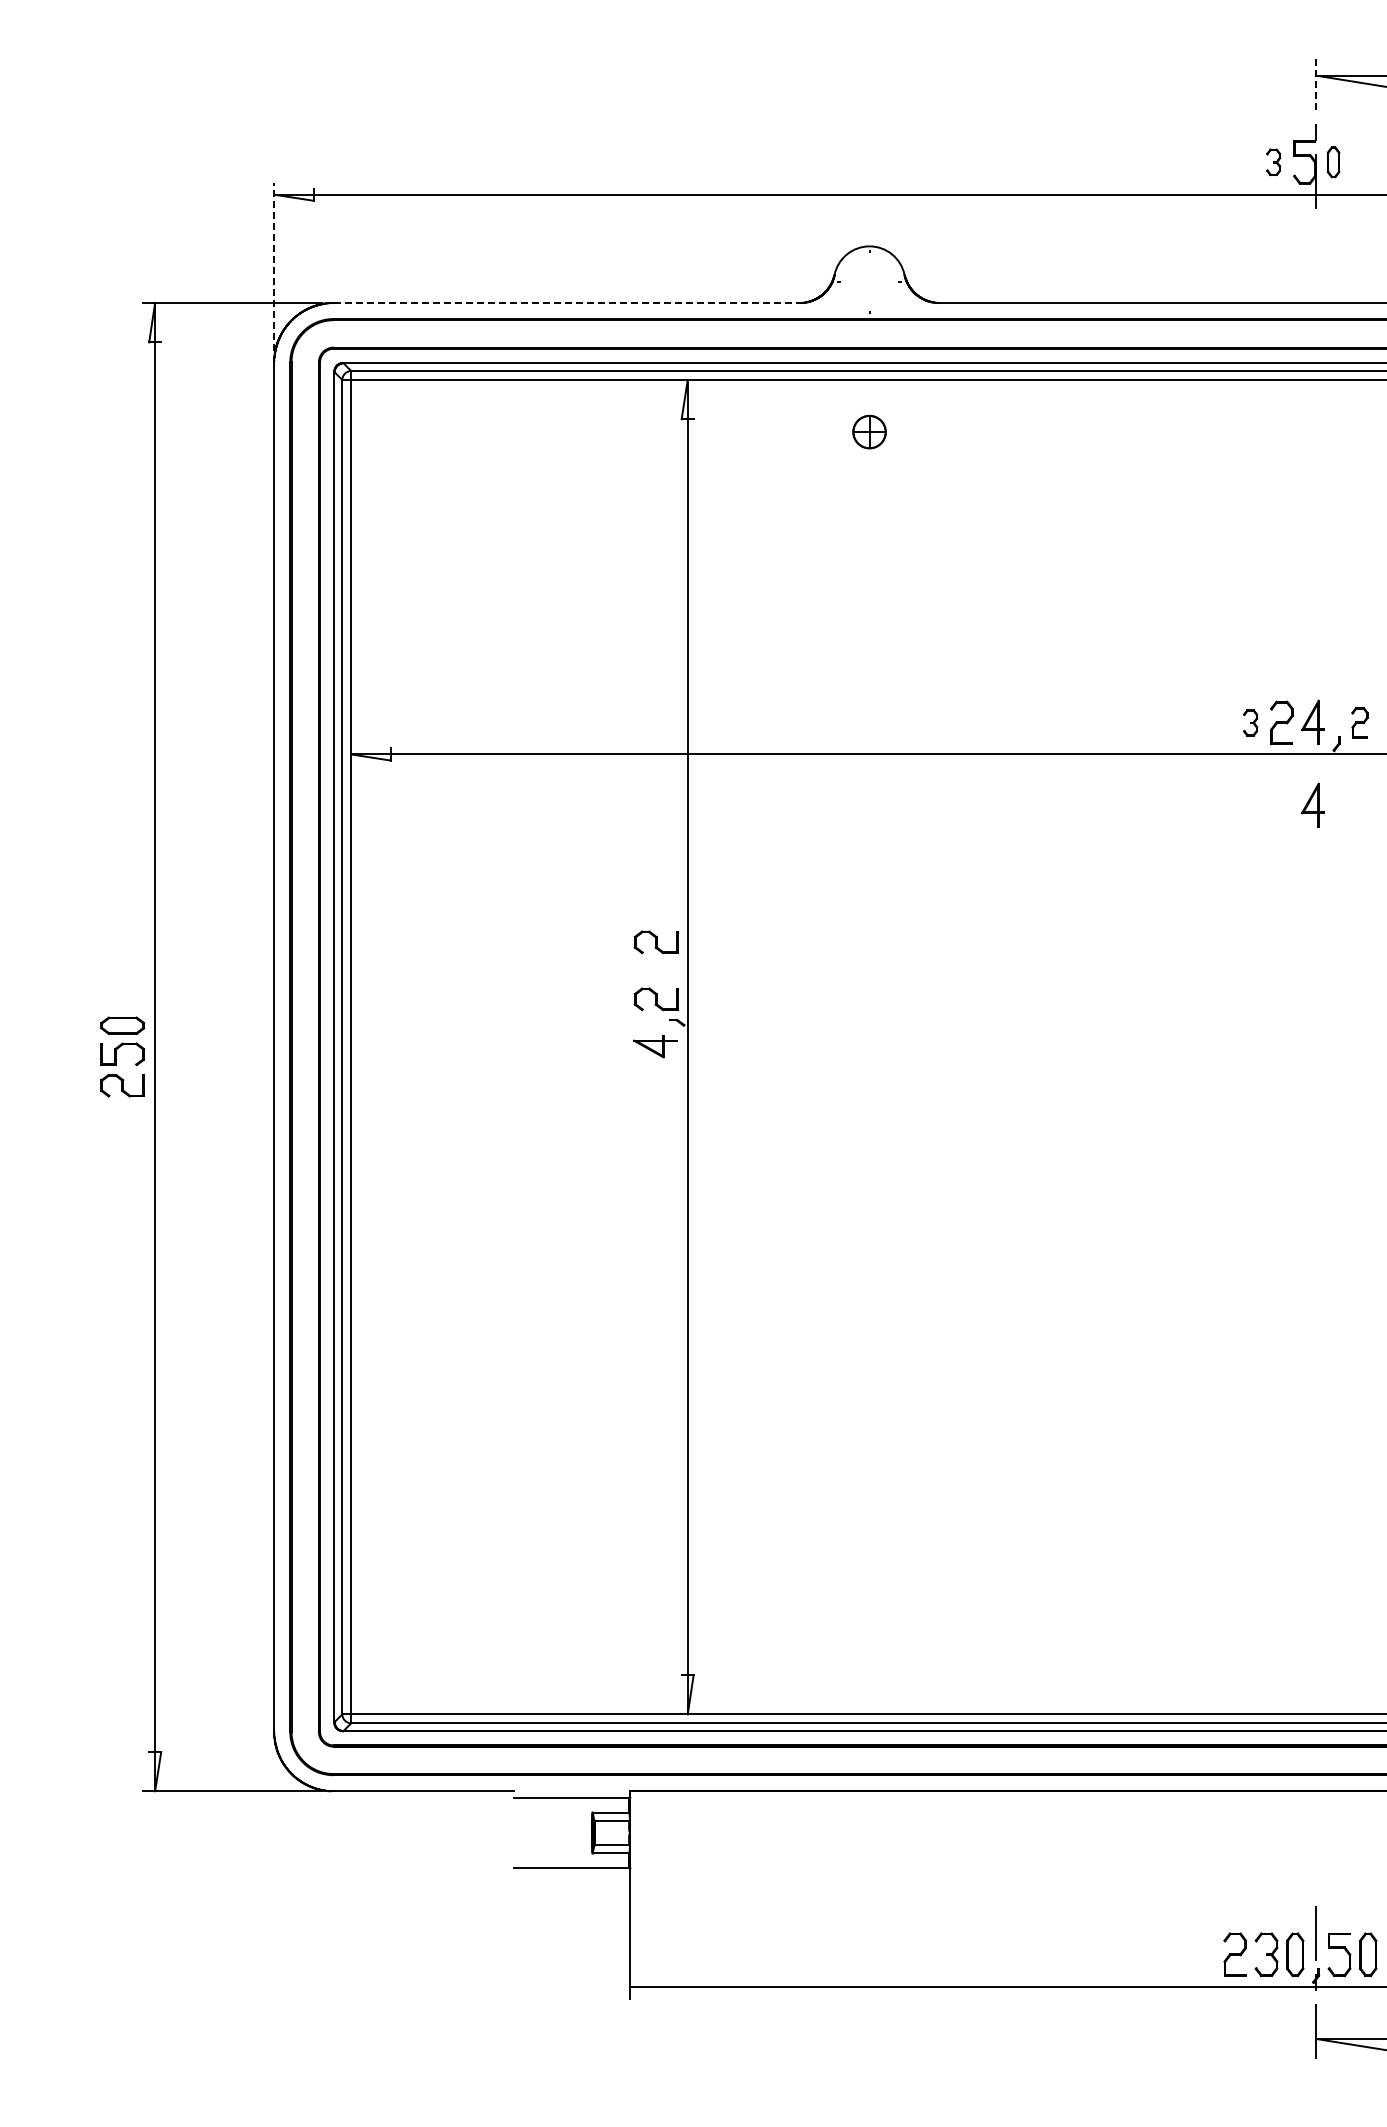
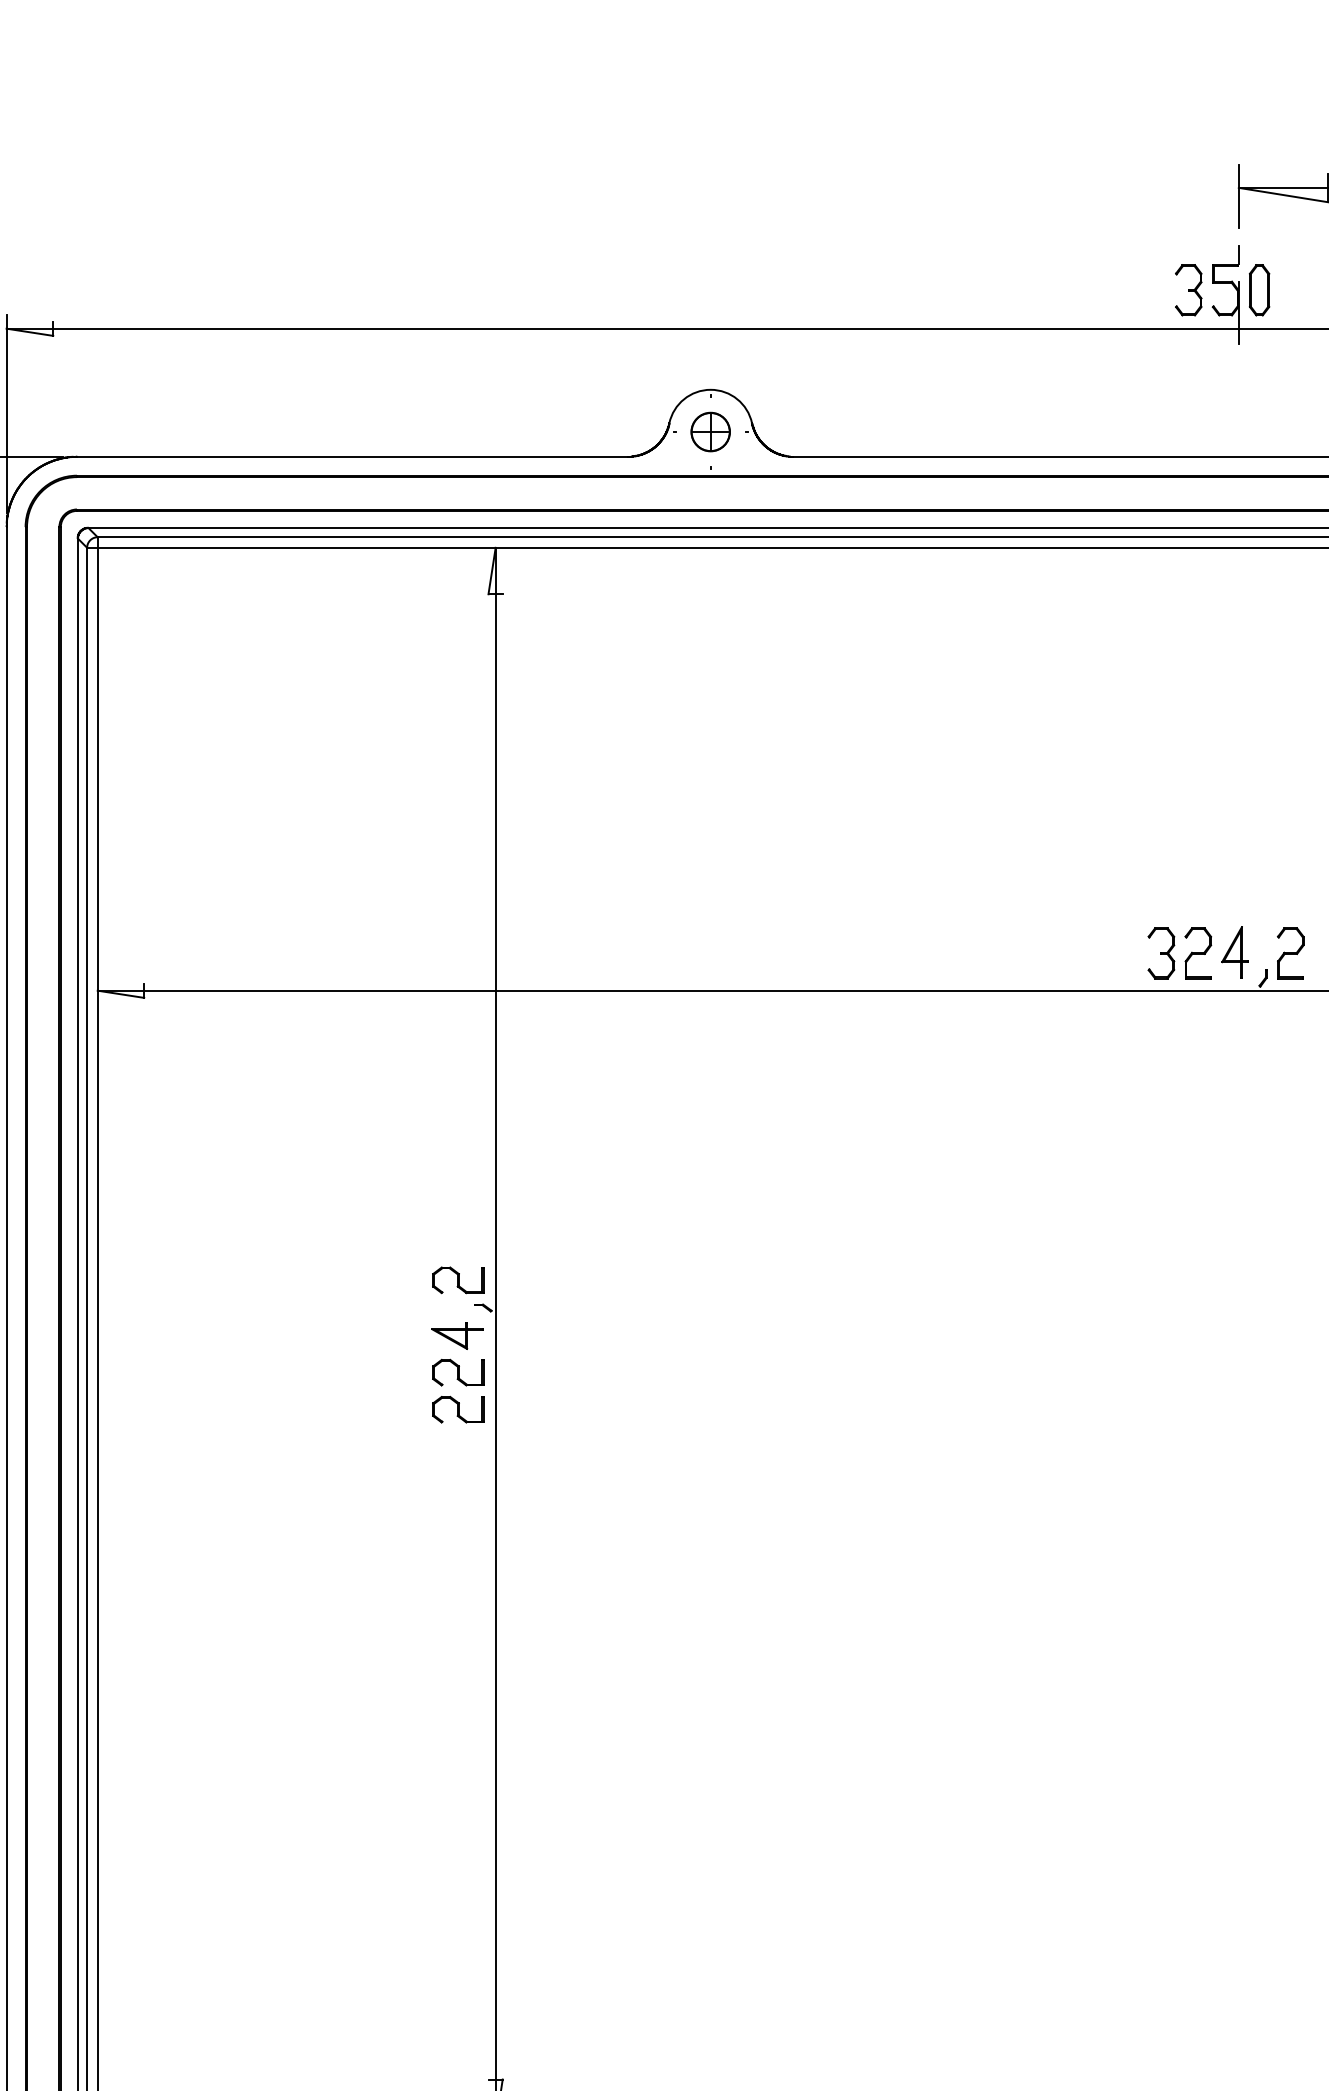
line: (1316, 82) -> (1239, 195), dashed -> solid
part: (1273, 162) -> (1188, 290), size x1.67
part: (1333, 162) -> (1259, 290), size x1.43
line: (274, 266) -> (6, 413), dashed -> solid
line: (567, 302) -> (353, 456), dashed -> solid
part: (869, 431) -> (710, 431), moved
part: (1250, 722) -> (1161, 952), size x1.67
part: (1359, 722) -> (1290, 952), size x1.43
part: (1312, 804) -> (1234, 1049), removed
part: (655, 942) -> (457, 1213), removed
part: (658, 1086) -> (461, 1383), added

